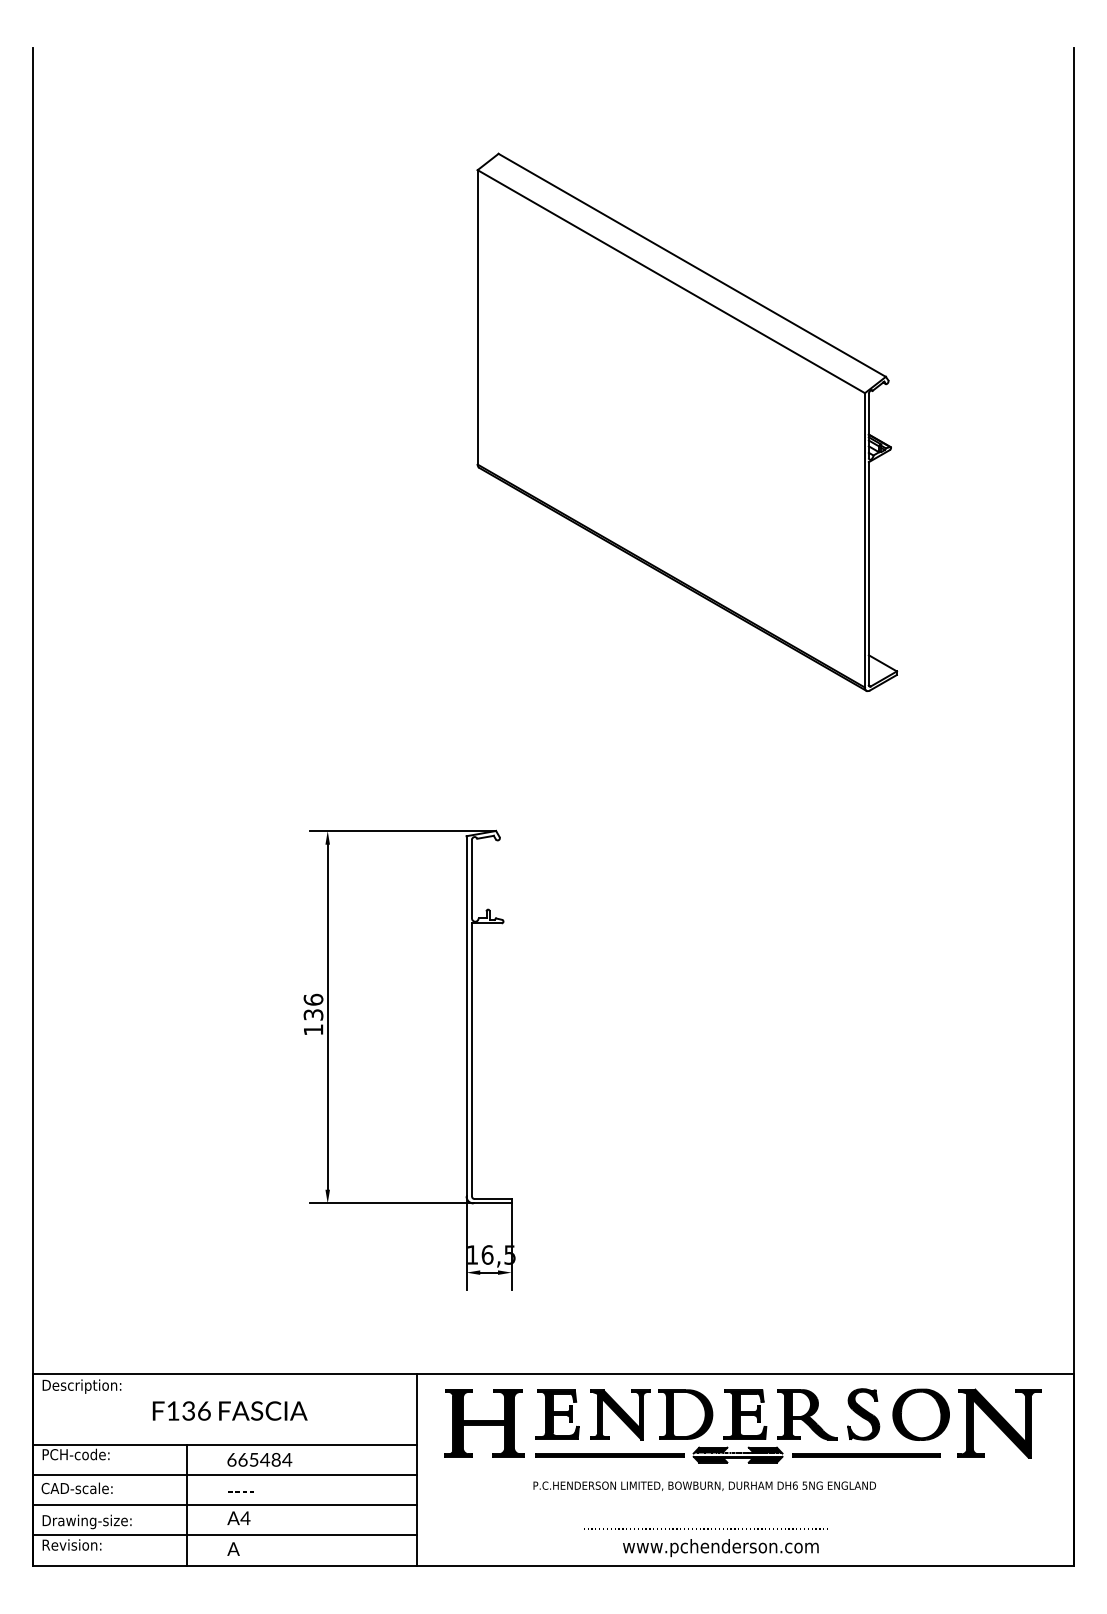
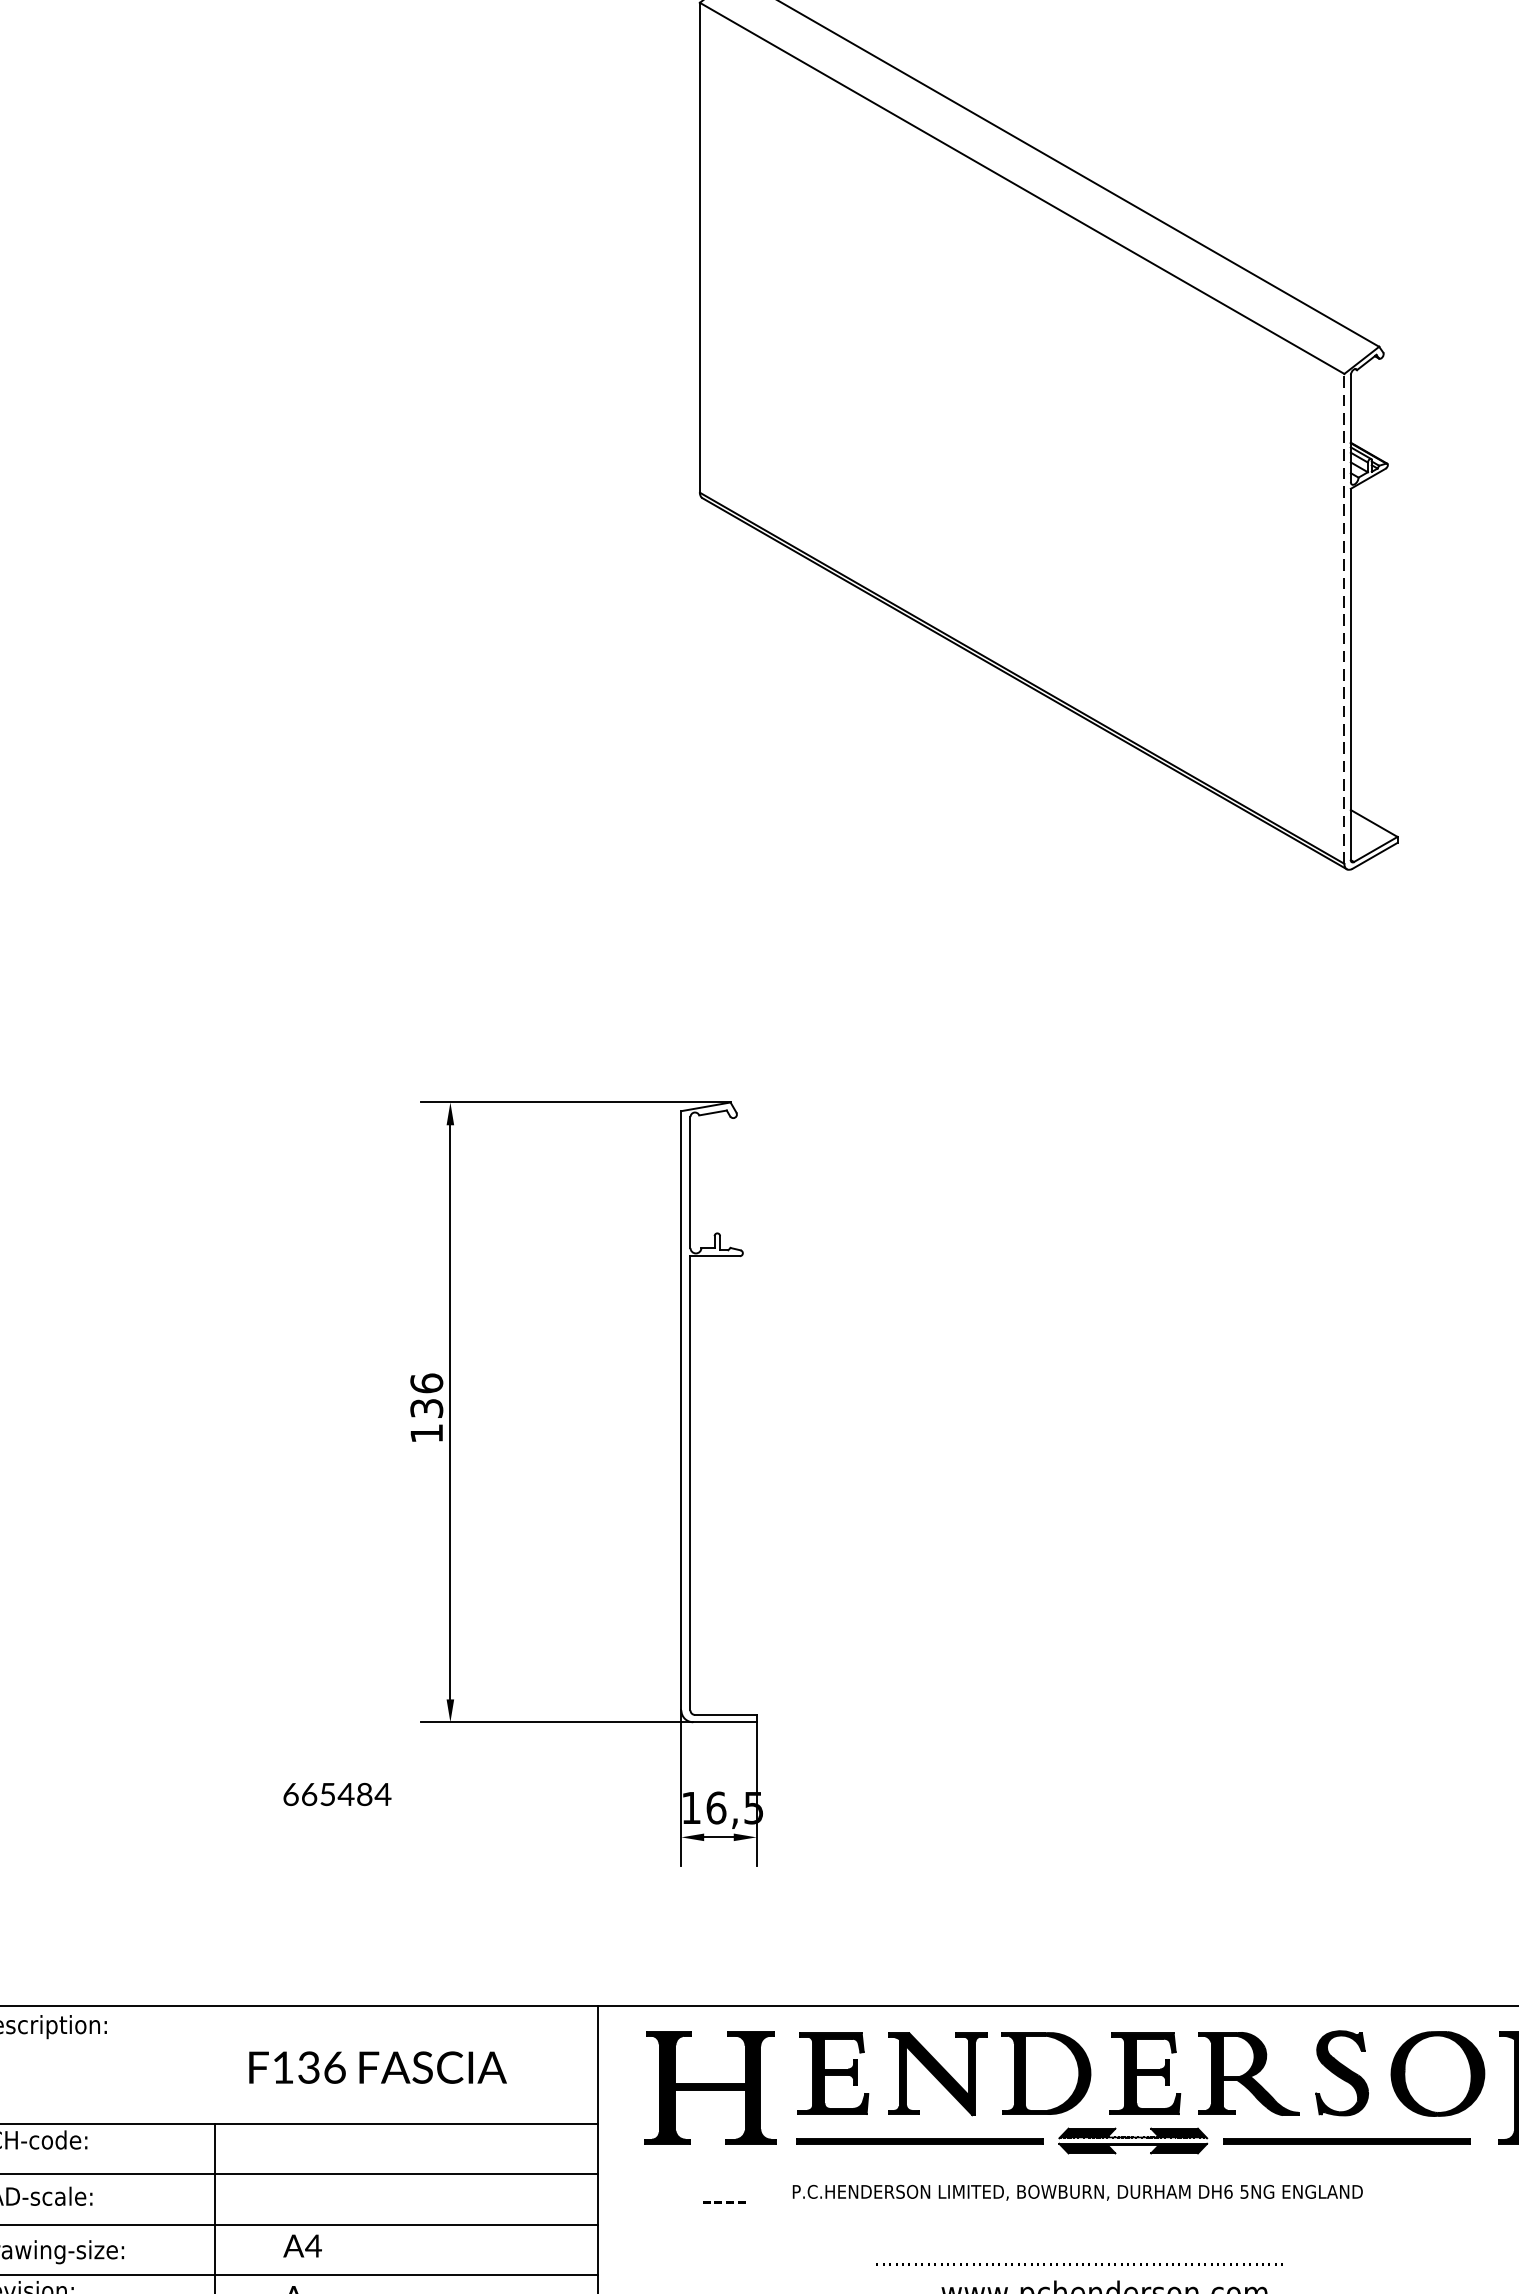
line: (864, 539) -> (1343, 617), solid -> dashed
text: (229, 1410) -> (376, 2066), moved
text: (259, 1459) -> (336, 1793), moved
text: (240, 1491) -> (722, 2201), moved

